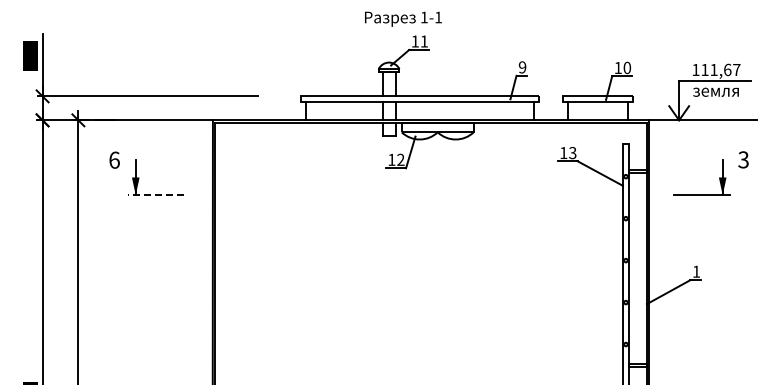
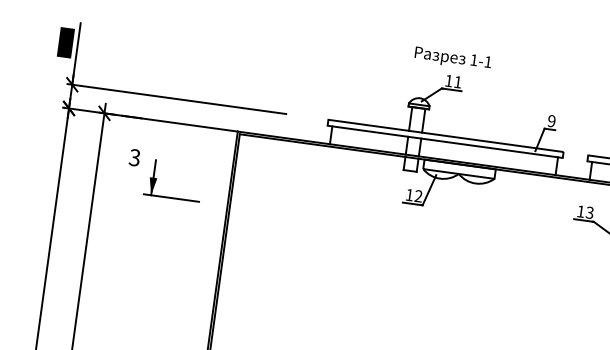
text: (403, 18) -> (453, 58), moved
text: (114, 159) -> (134, 157), 6 -> 3
line: (156, 195) -> (171, 198), dashed -> solid

